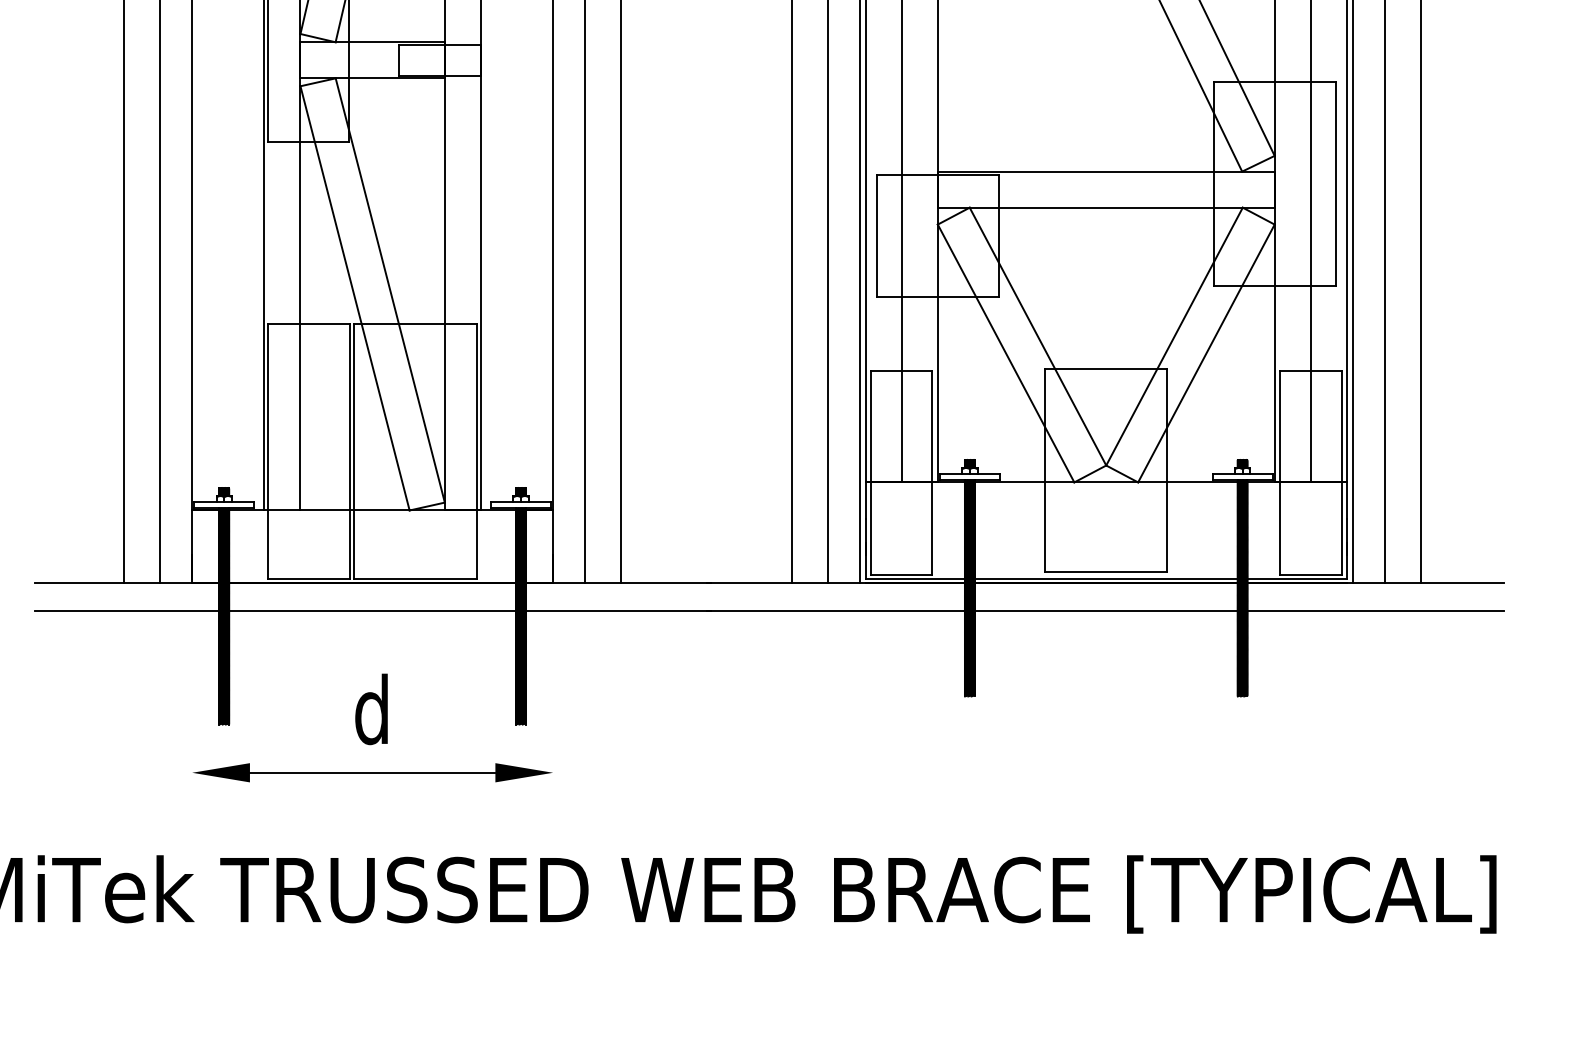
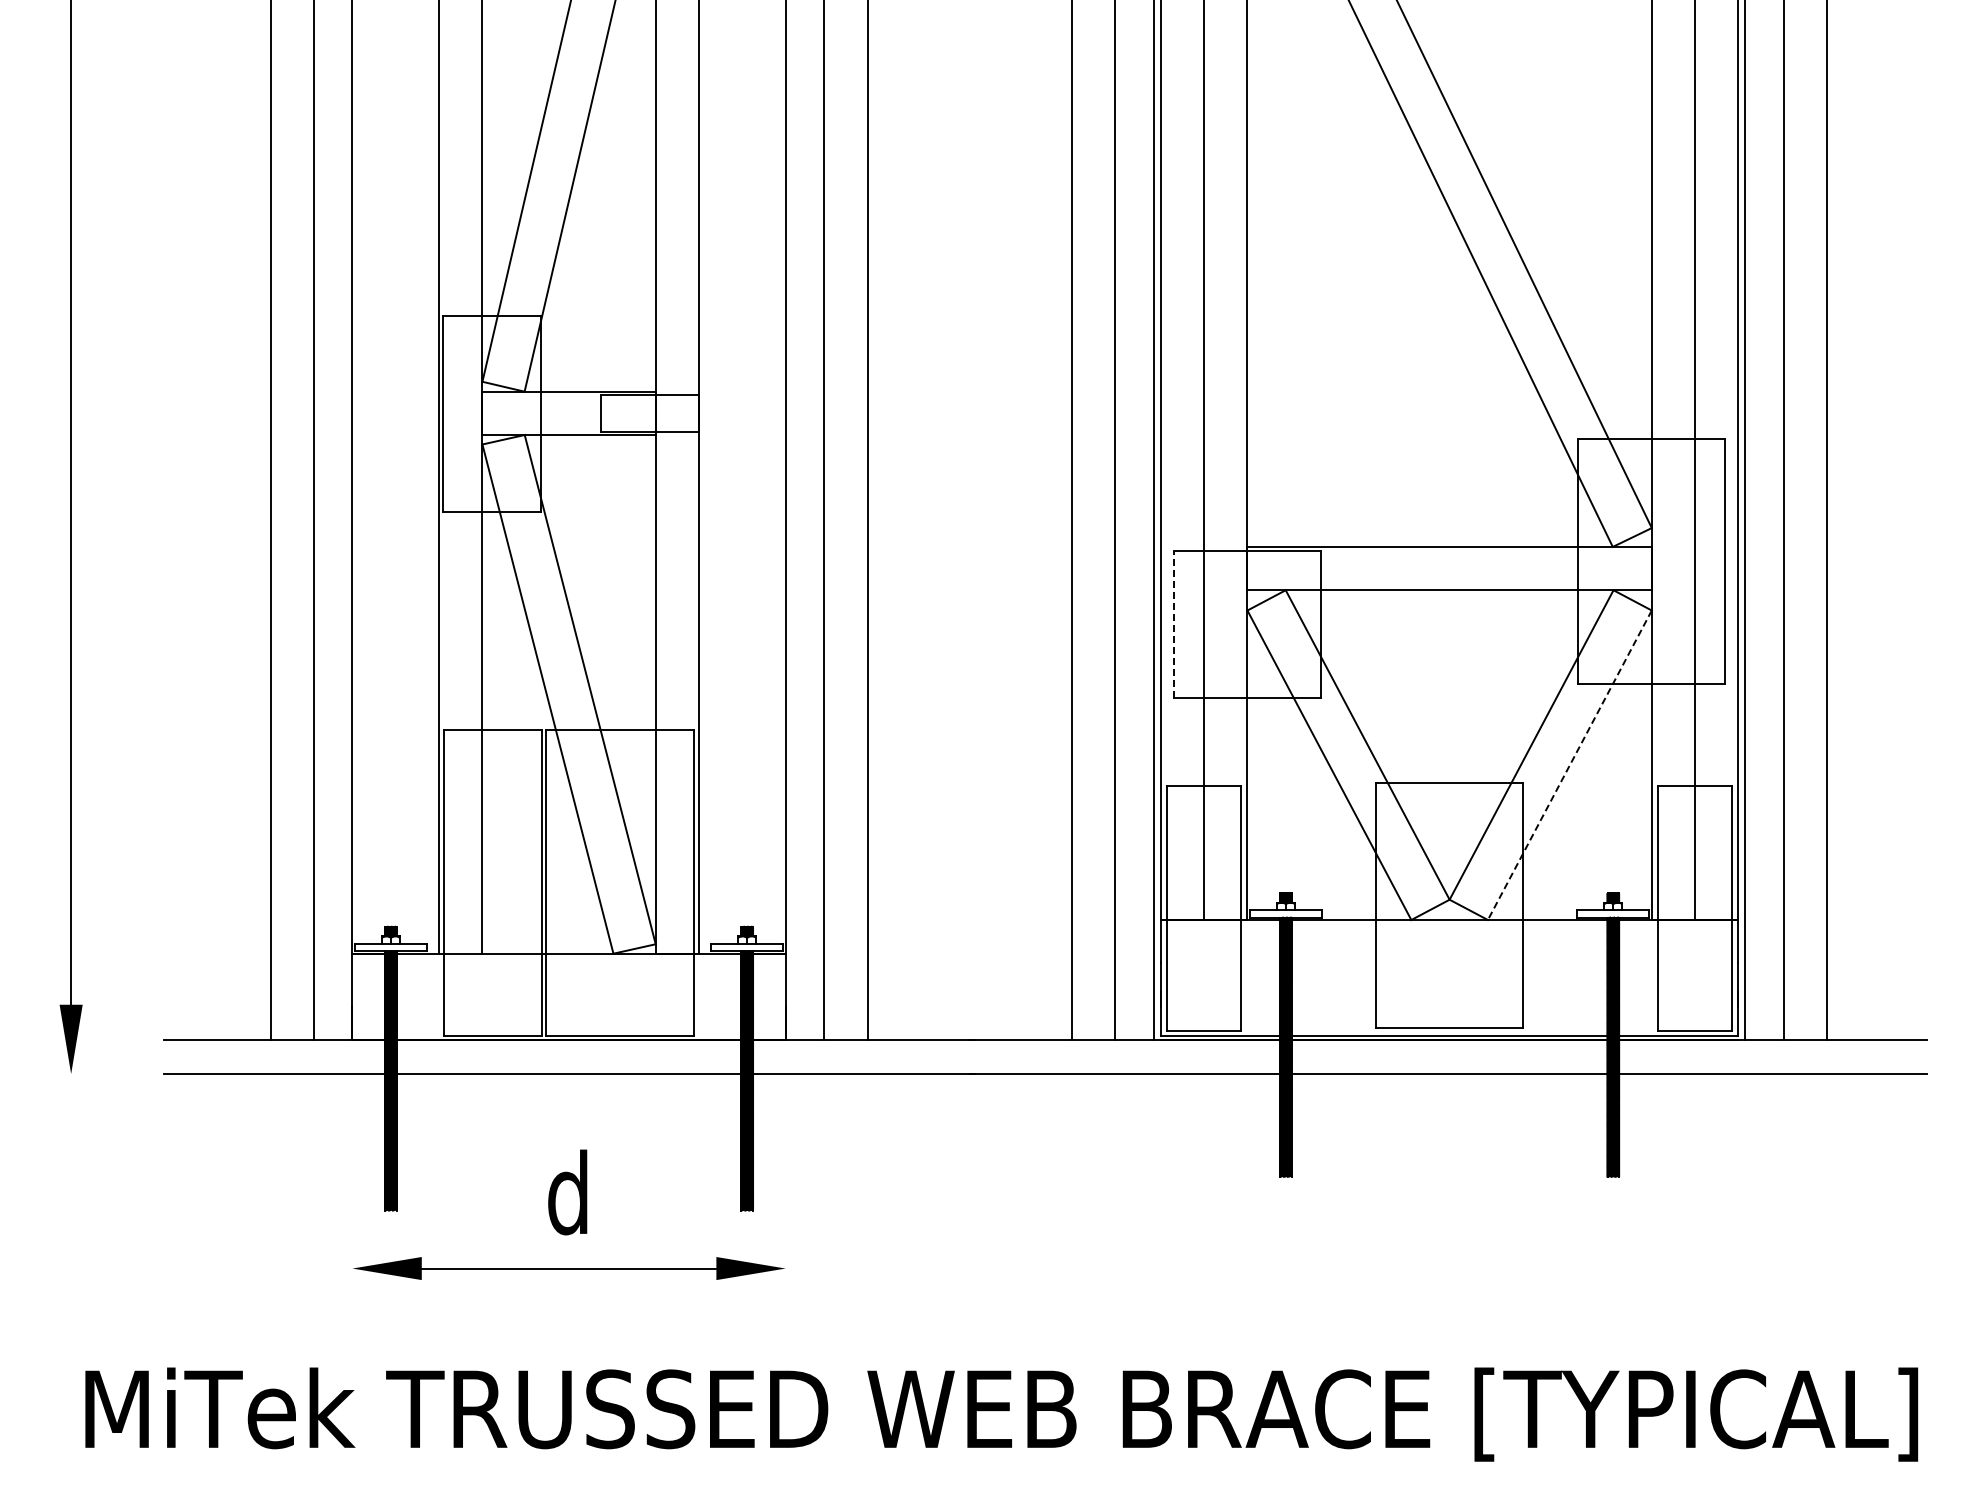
line: (877, 235) -> (1174, 623), solid -> dashed
line: (1206, 353) -> (1569, 765), solid -> dashed

